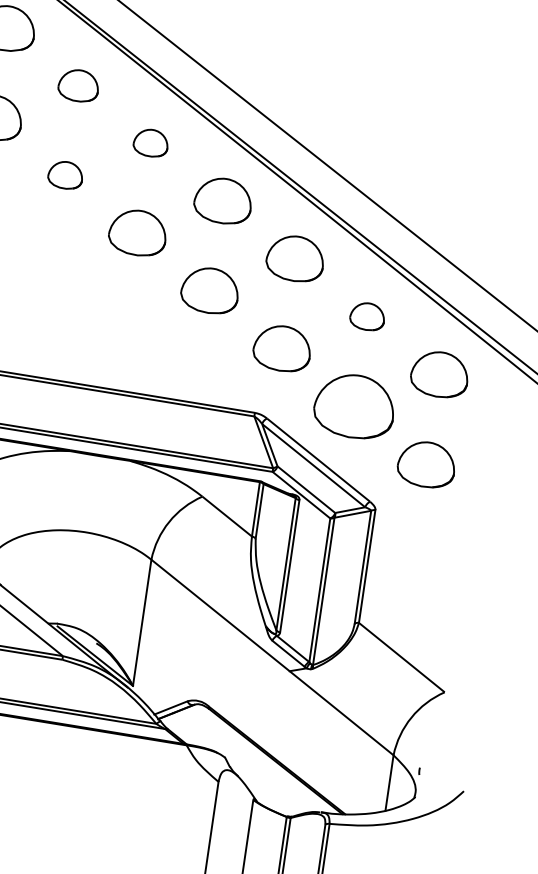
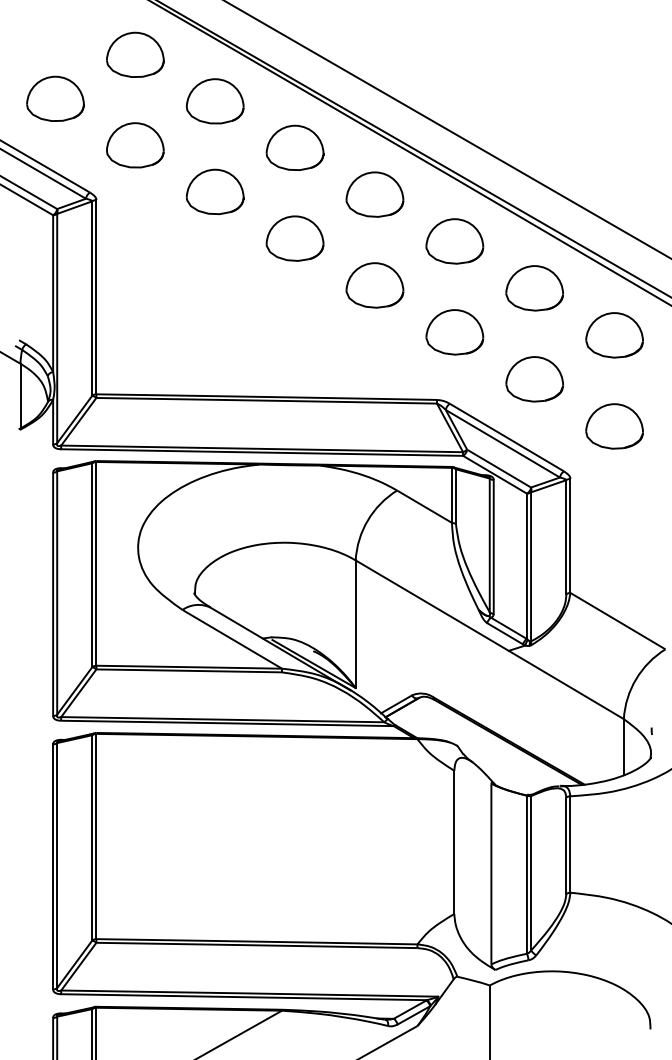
part: (78, 85) -> (214, 101), size x1.43
part: (150, 142) -> (294, 147), size x1.67
part: (65, 174) -> (214, 191), size x1.67
part: (367, 316) -> (534, 288), size x1.67
part: (354, 406) -> (534, 379), size x0.71

